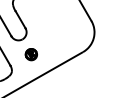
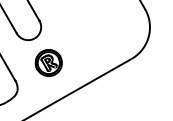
part: (31, 54) -> (49, 62), size x1.43

